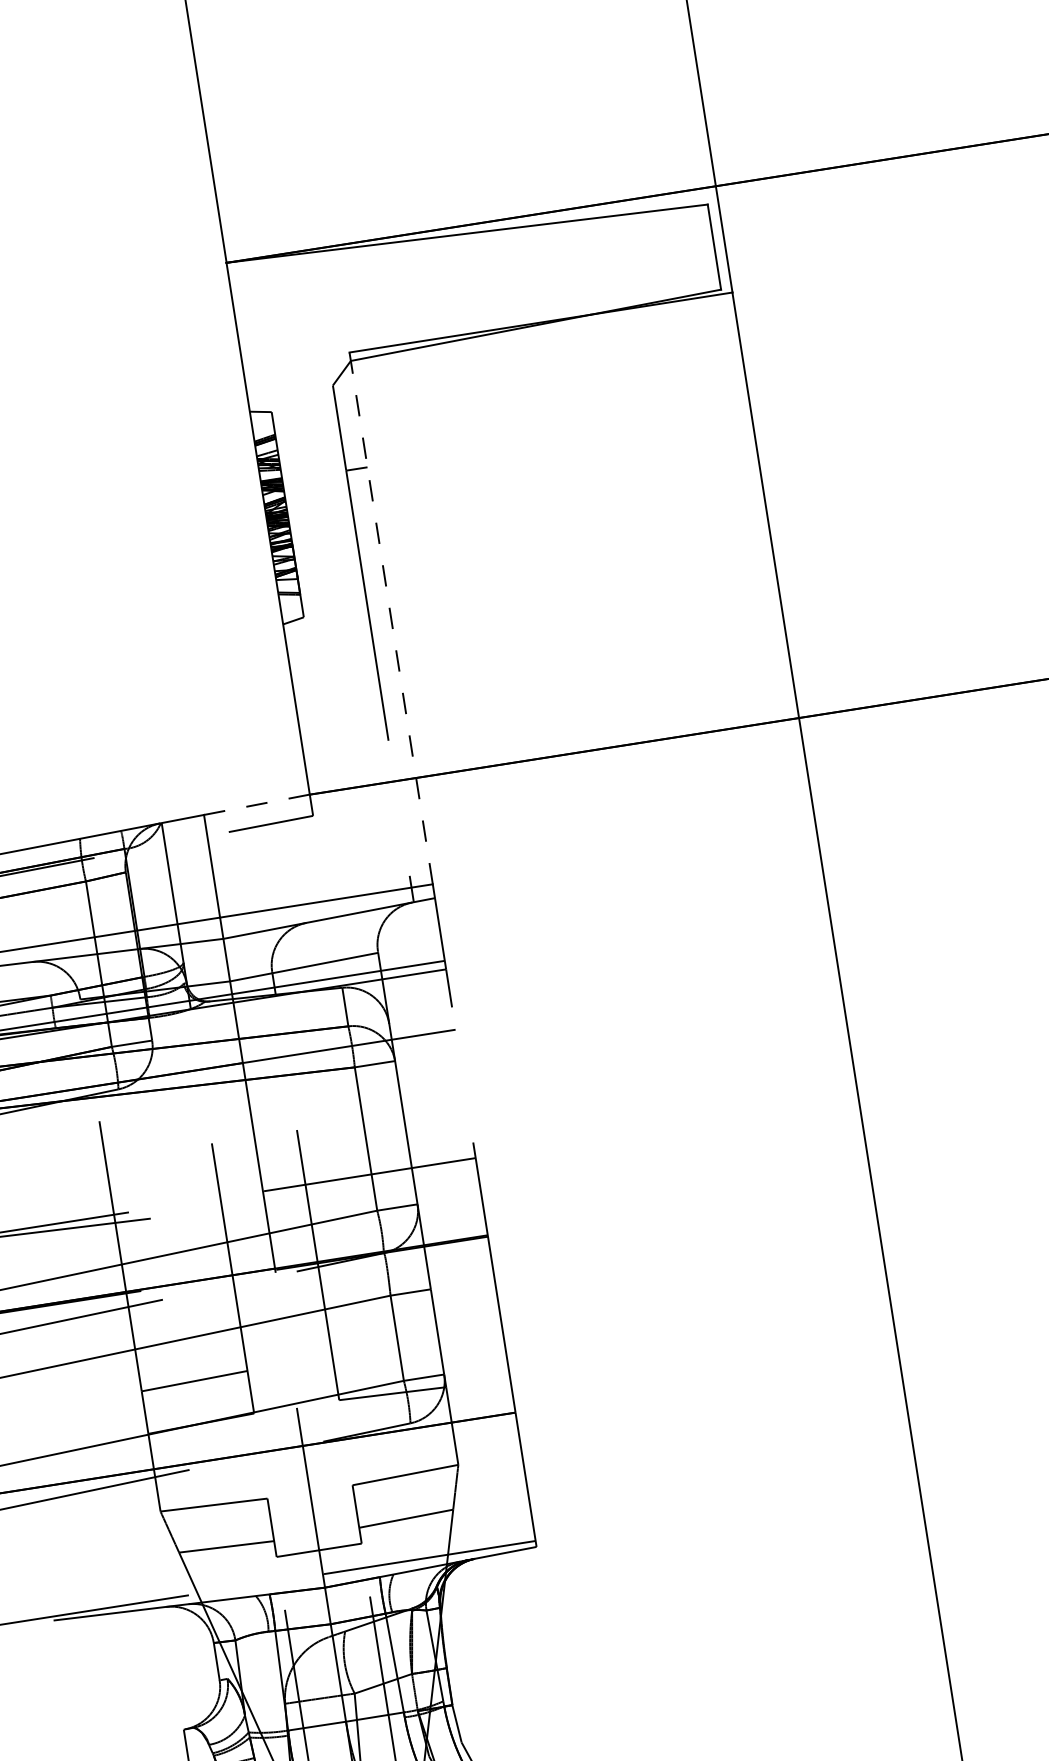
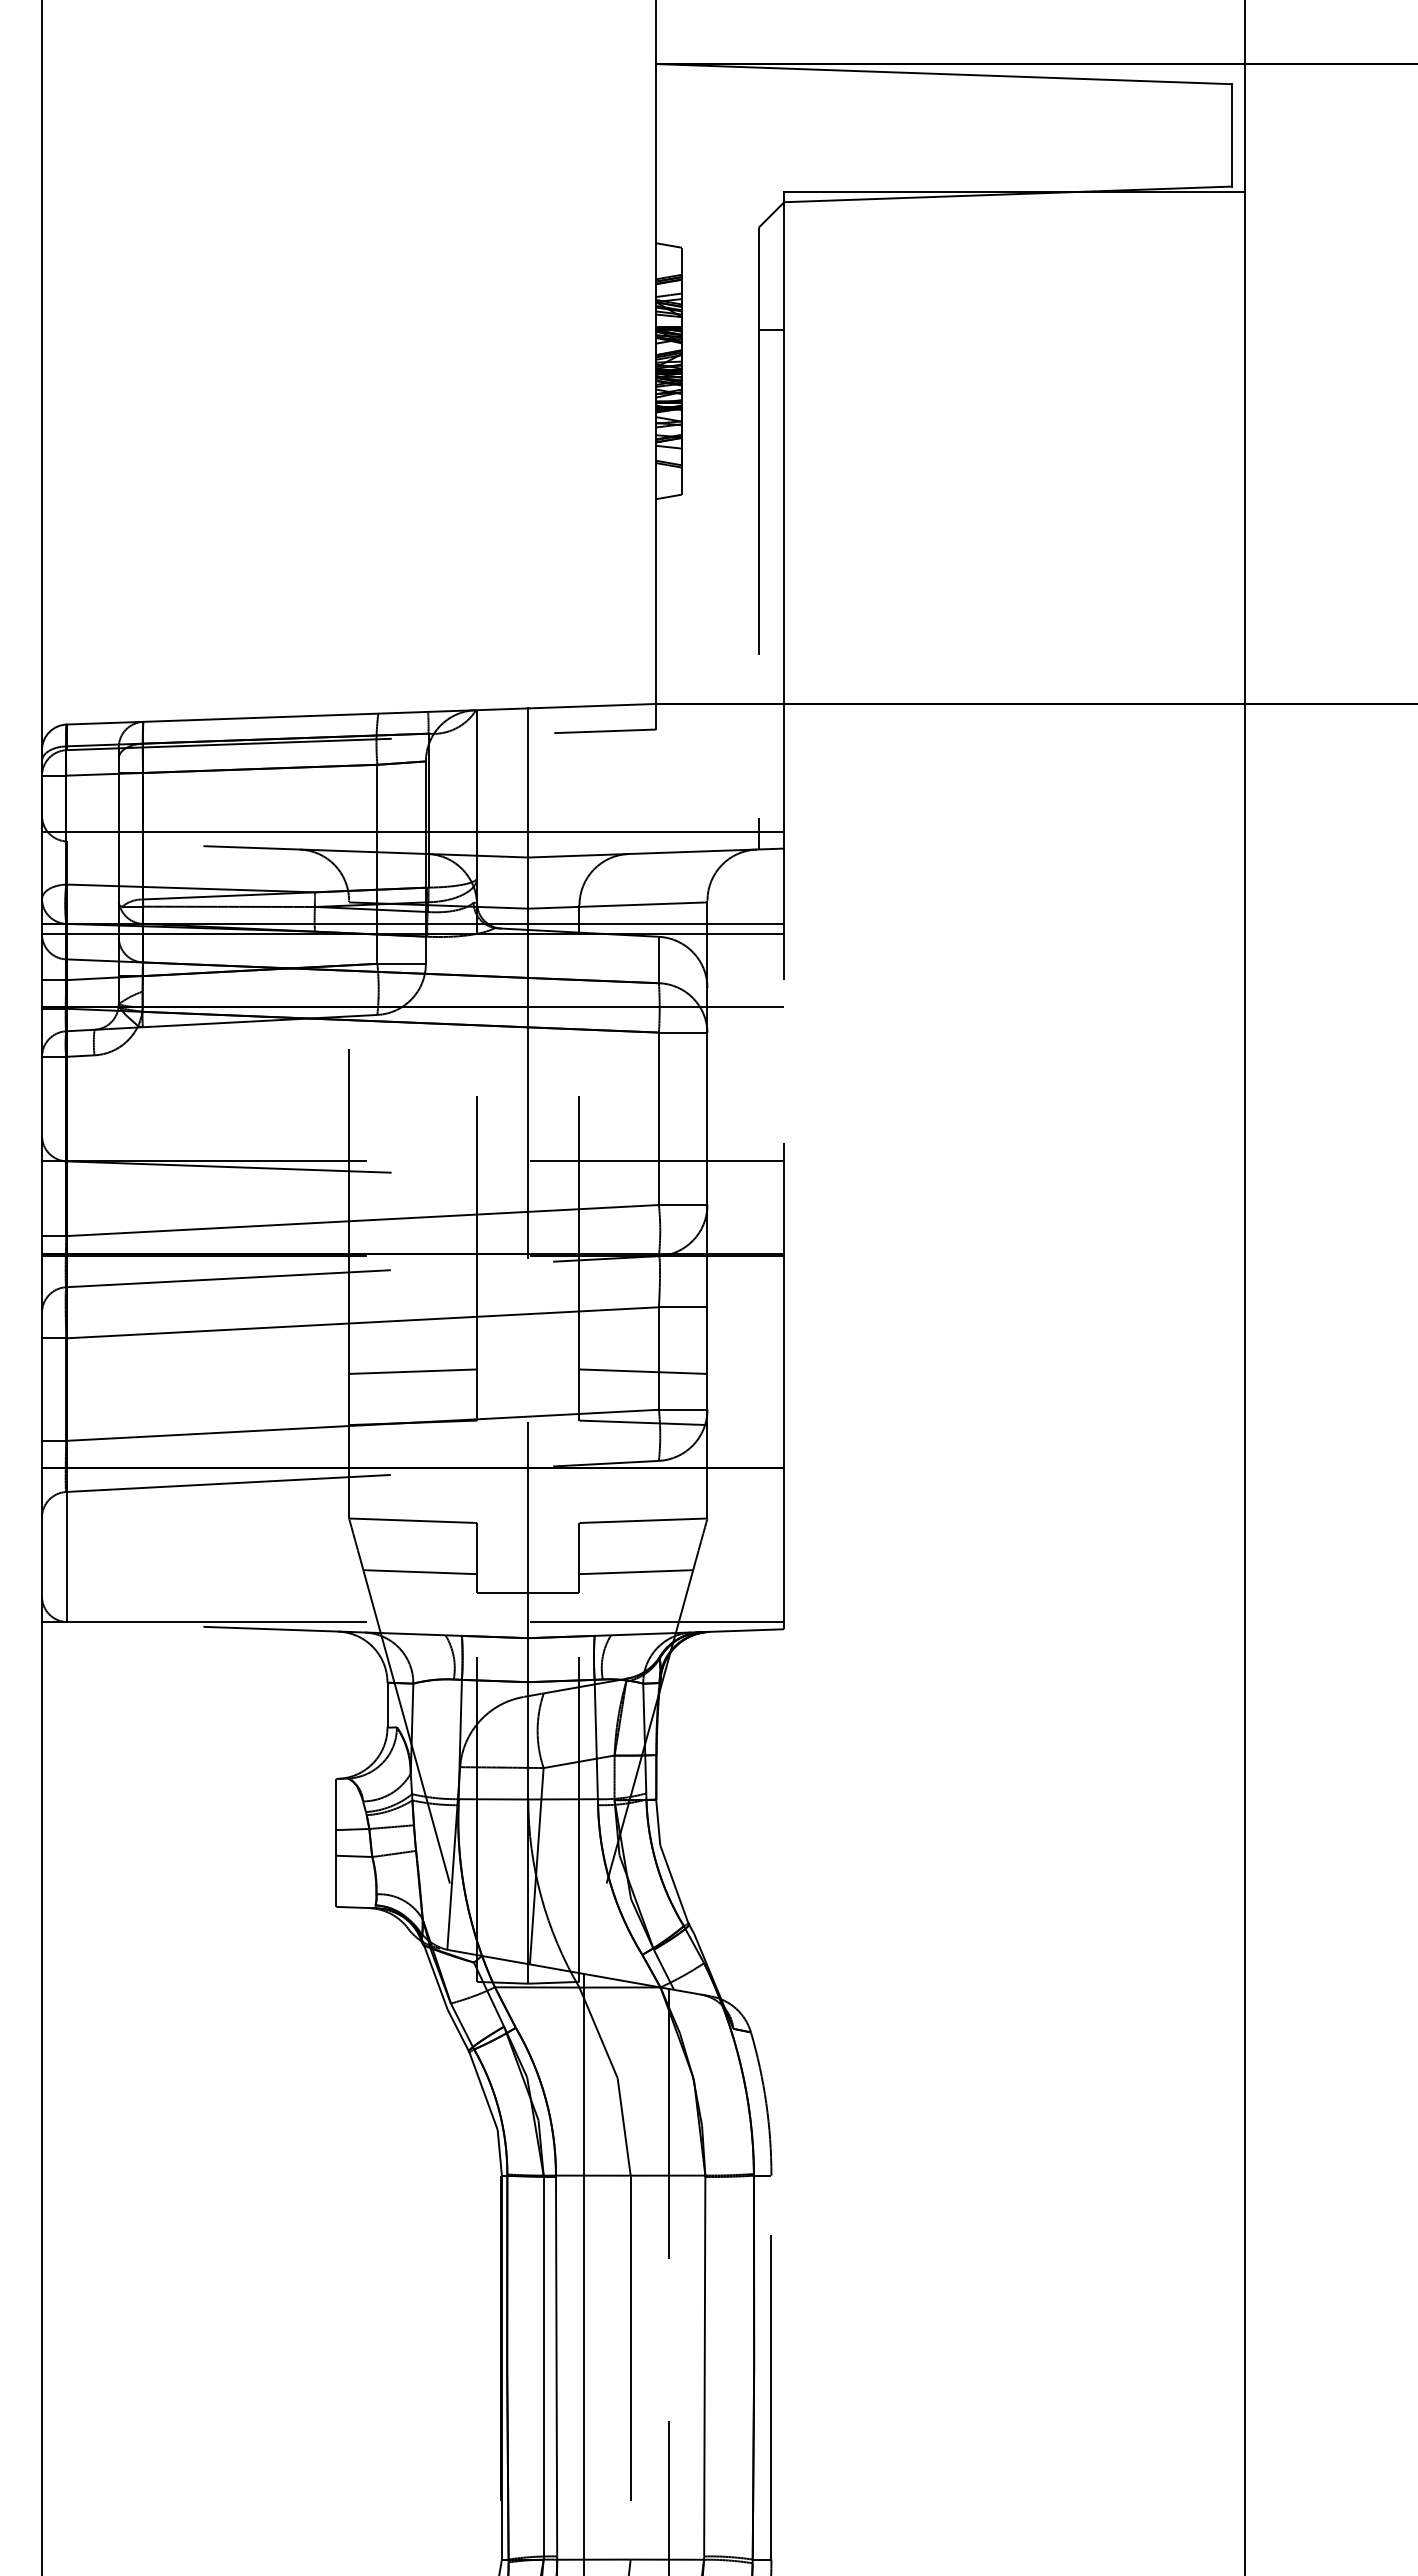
line: (391, 617) -> (784, 511), dashed -> solid
line: (257, 805) -> (592, 706), dashed -> solid
line: (386, 1351) -> (643, 1371), added

